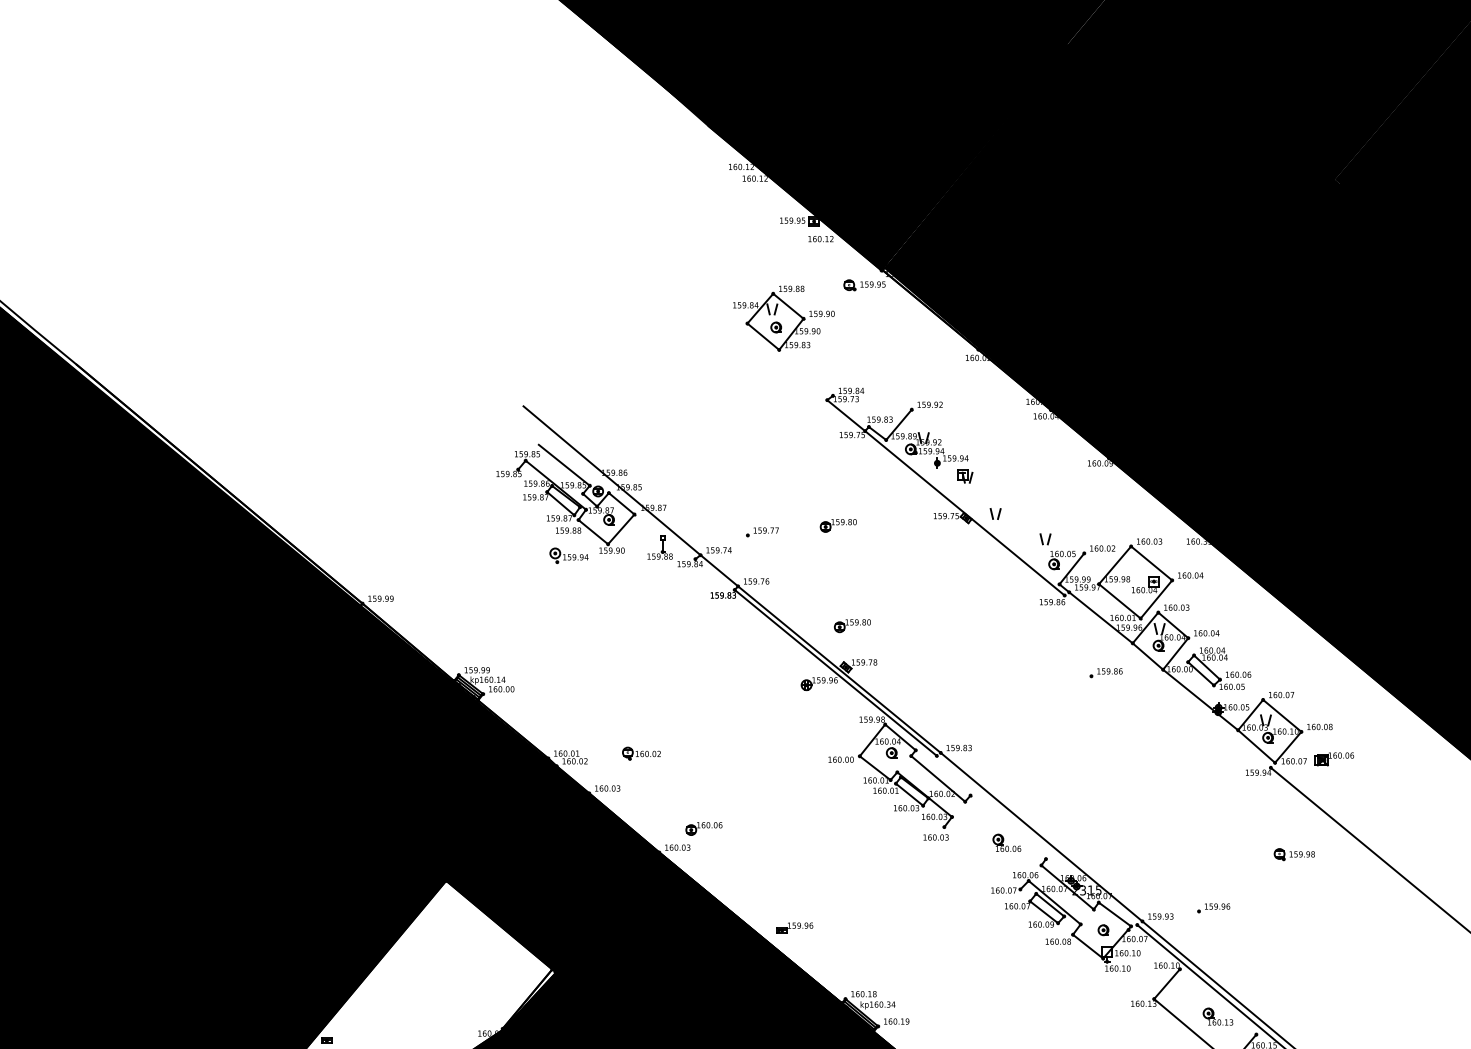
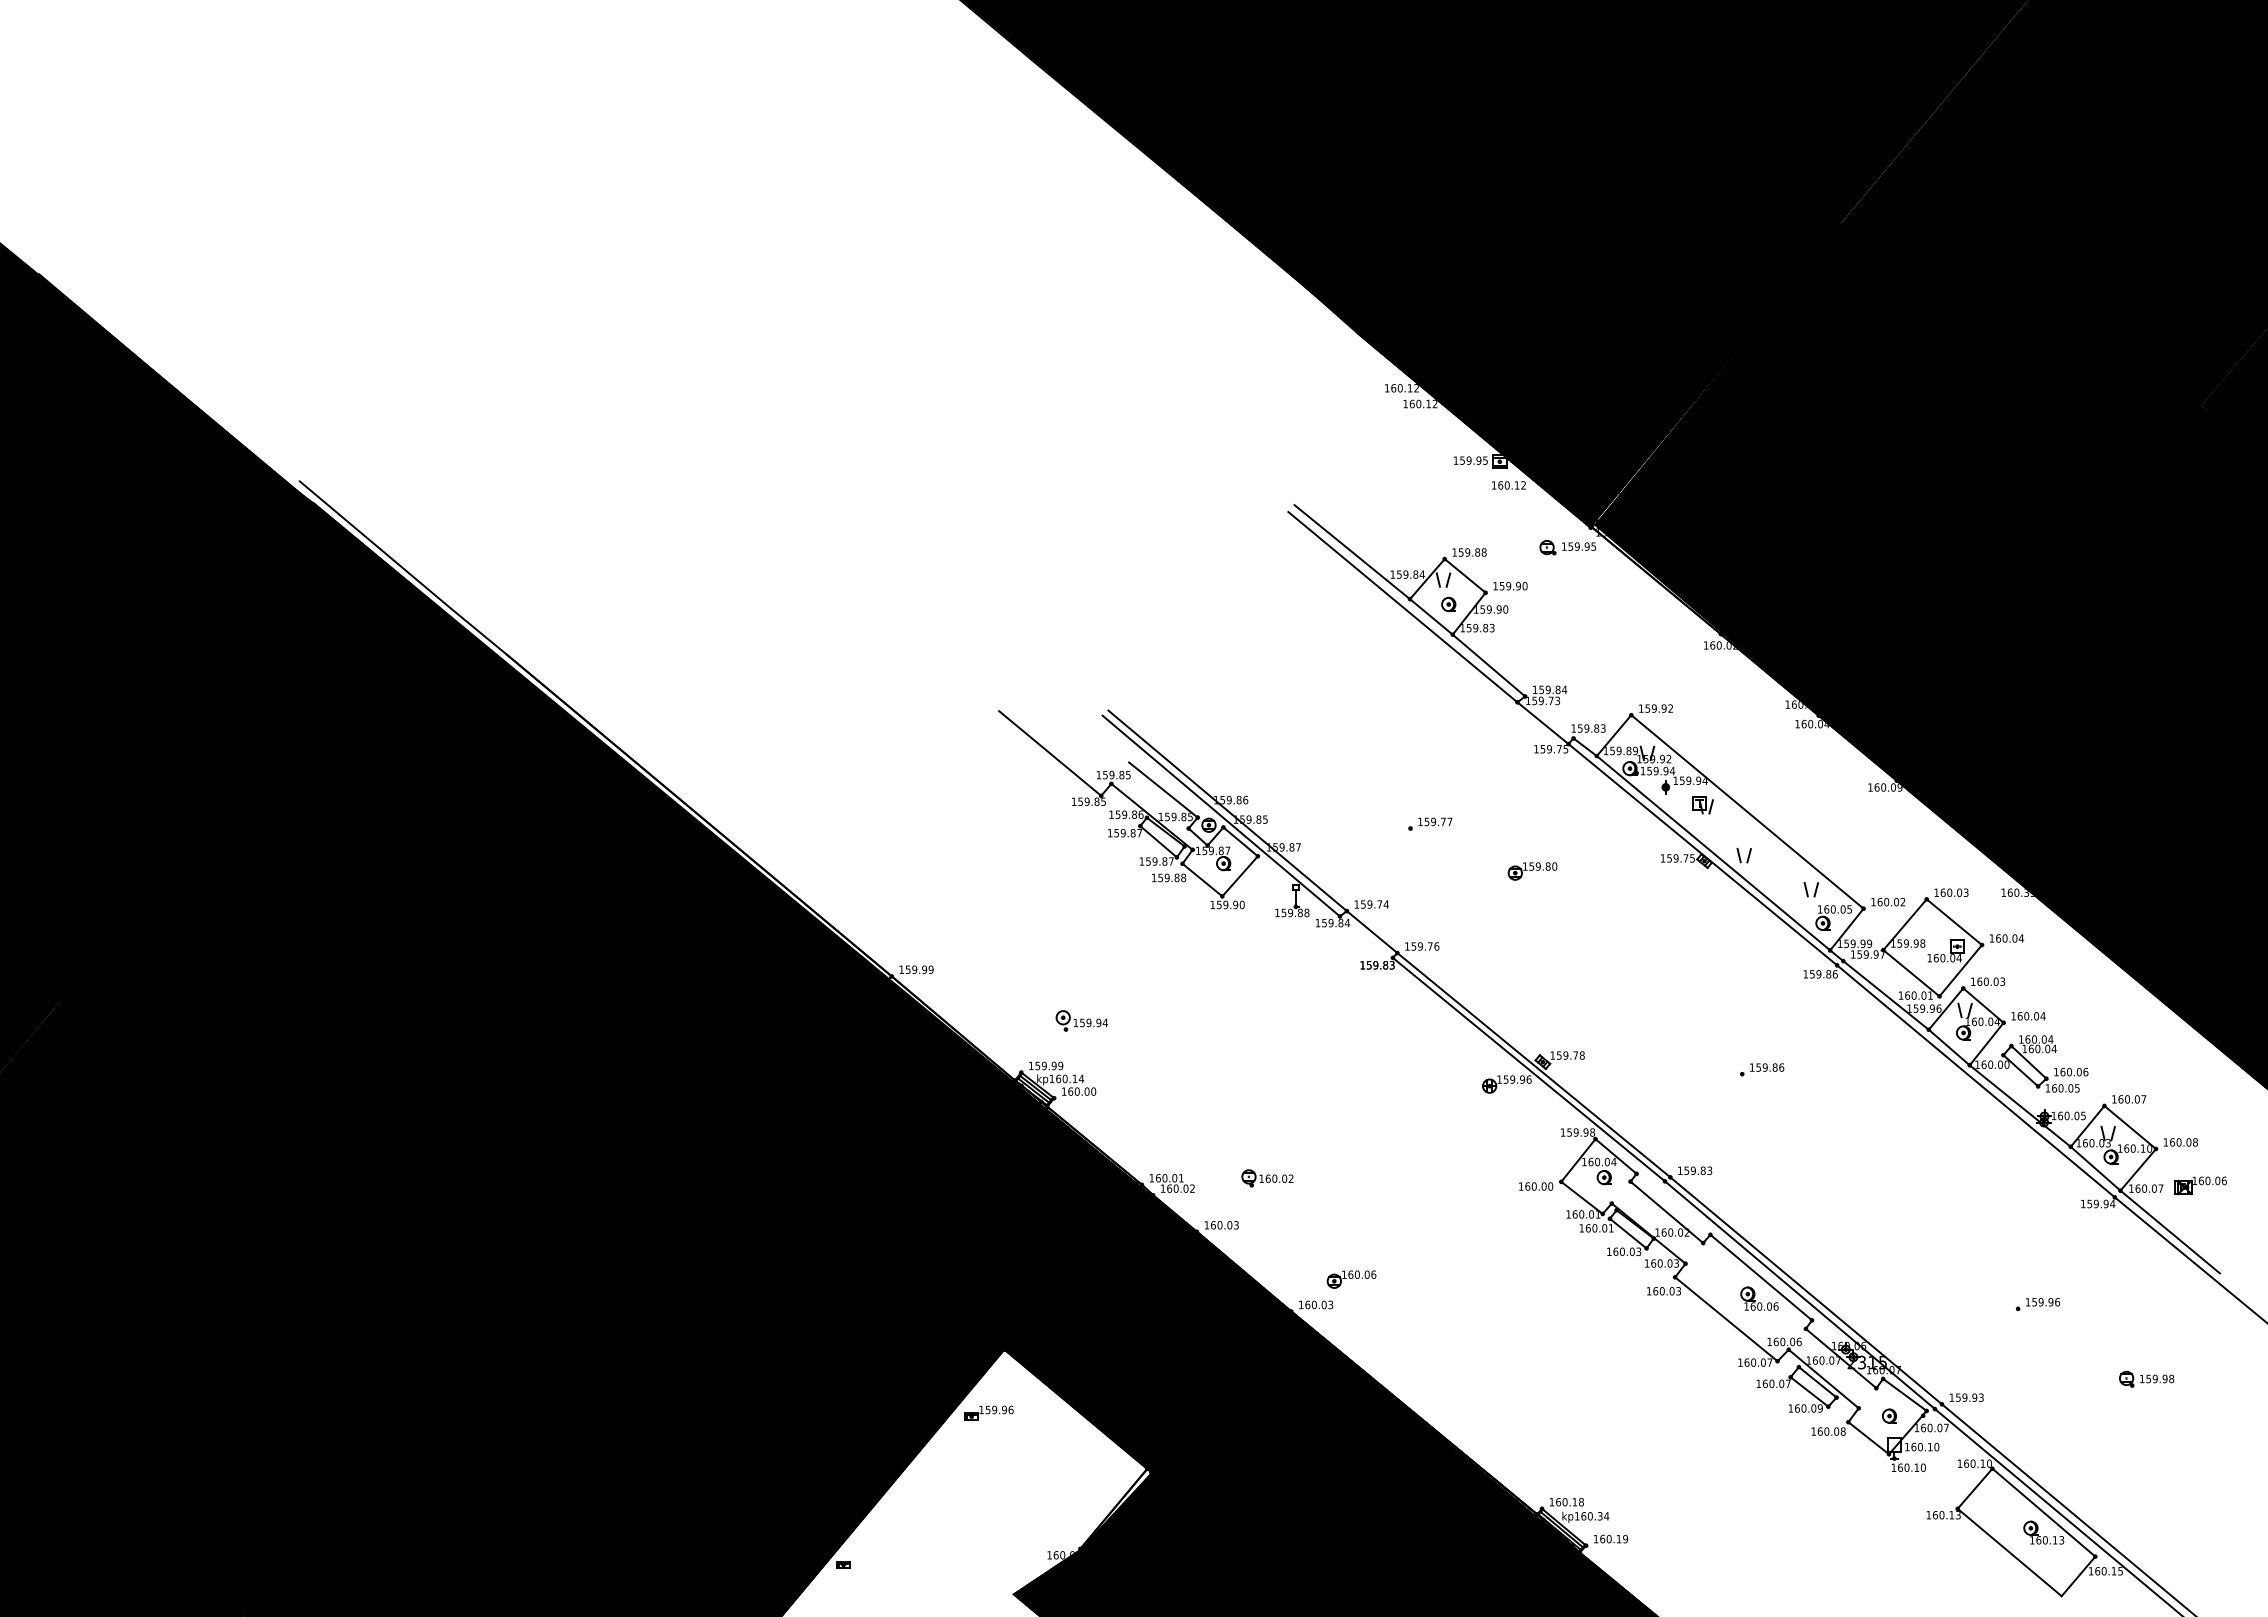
line: (704, 288) -> (1352, 552), added
line: (741, 329) -> (1402, 607), added
line: (805, 372) -> (1488, 665), added
line: (480, 438) -> (1050, 753), added
line: (998, 481) -> (1747, 811), added
line: (606, 484) -> (1220, 815), added
line: (972, 512) -> (1713, 853), added
part: (762, 531) -> (1430, 823), moved
part: (568, 555) -> (1081, 1020), moved
part: (852, 626) -> (1551, 1006), removed
part: (1106, 672) -> (1762, 1069), moved
line: (1167, 681) -> (1975, 1081), added
line: (1311, 793) -> (2169, 1231), added
line: (1008, 827) -> (1761, 1277), added
line: (1036, 840) -> (1799, 1295), added
part: (1294, 854) -> (2146, 1378), moved
line: (982, 858) -> (1726, 1319), added
part: (1213, 908) -> (2037, 1304), moved
part: (794, 927) -> (988, 1412), moved
line: (1217, 1001) -> (2043, 1512), added

